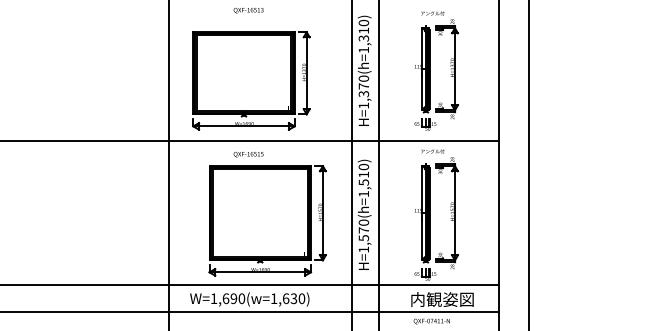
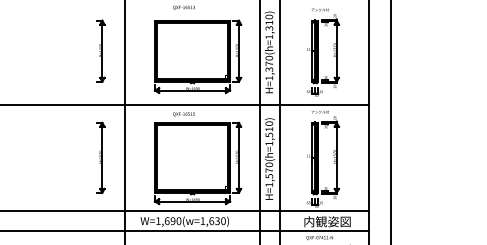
part: (135, 68) -> (100, 50), added
part: (250, 80) -> (197, 56), moved
part: (135, 212) -> (100, 157), added

